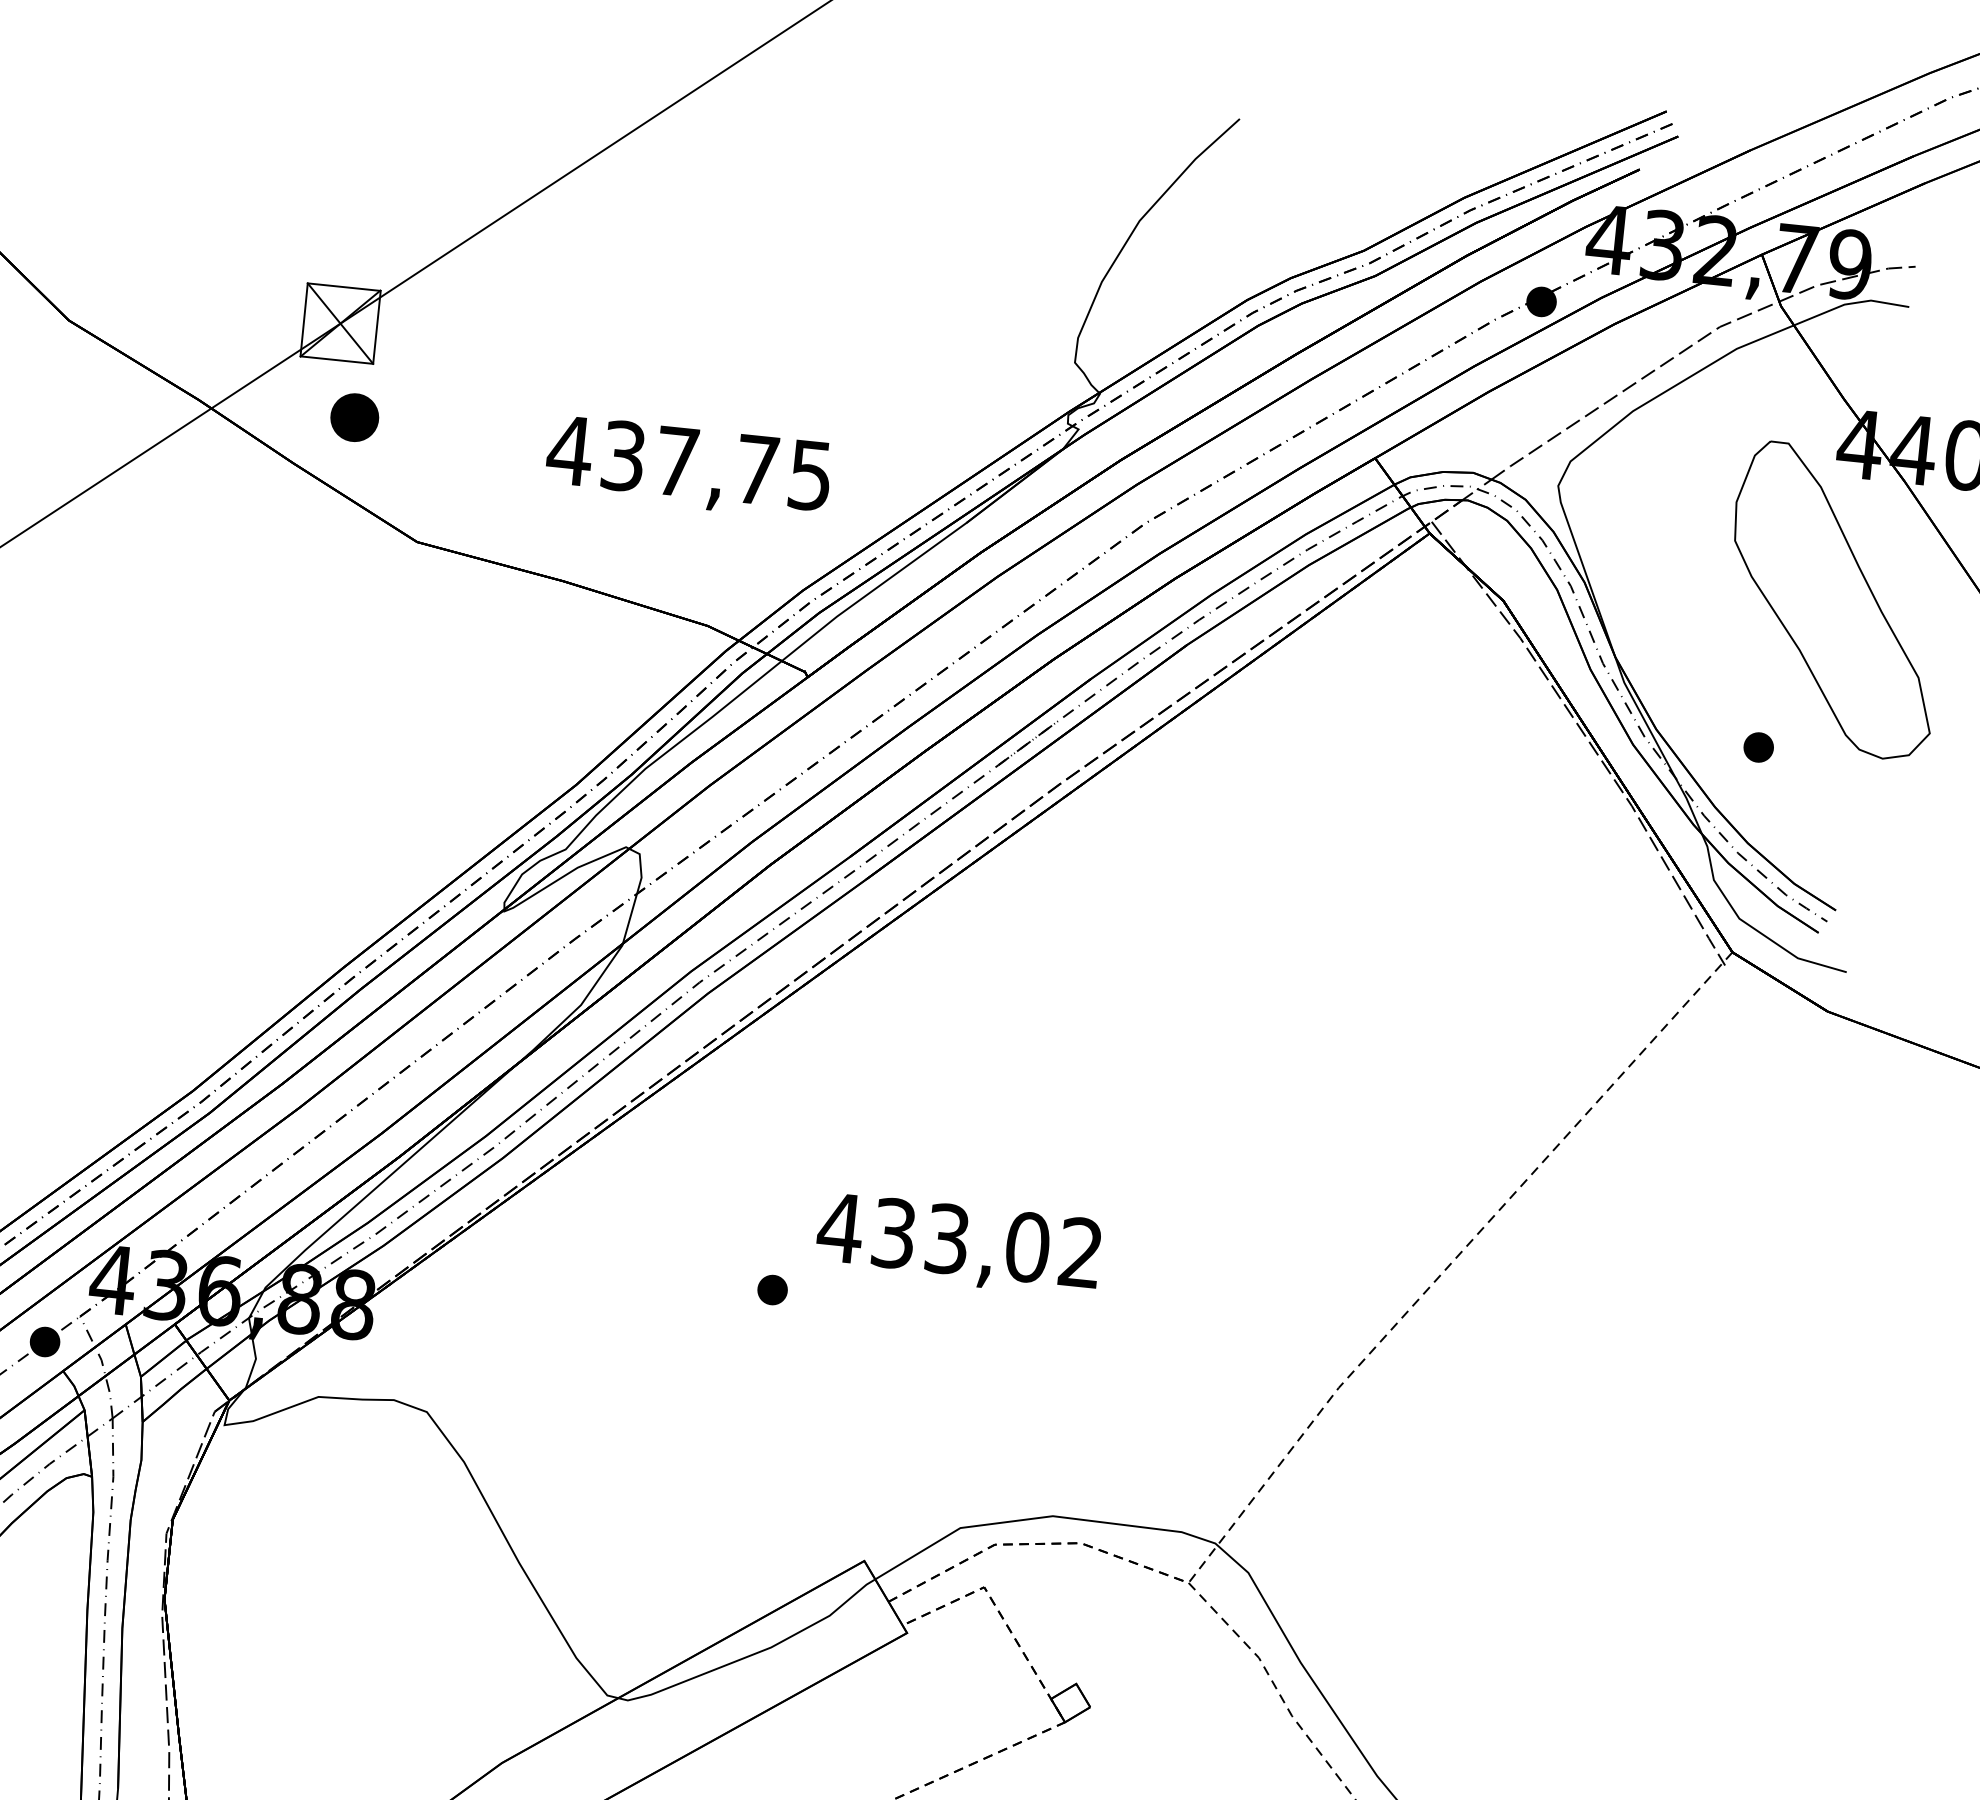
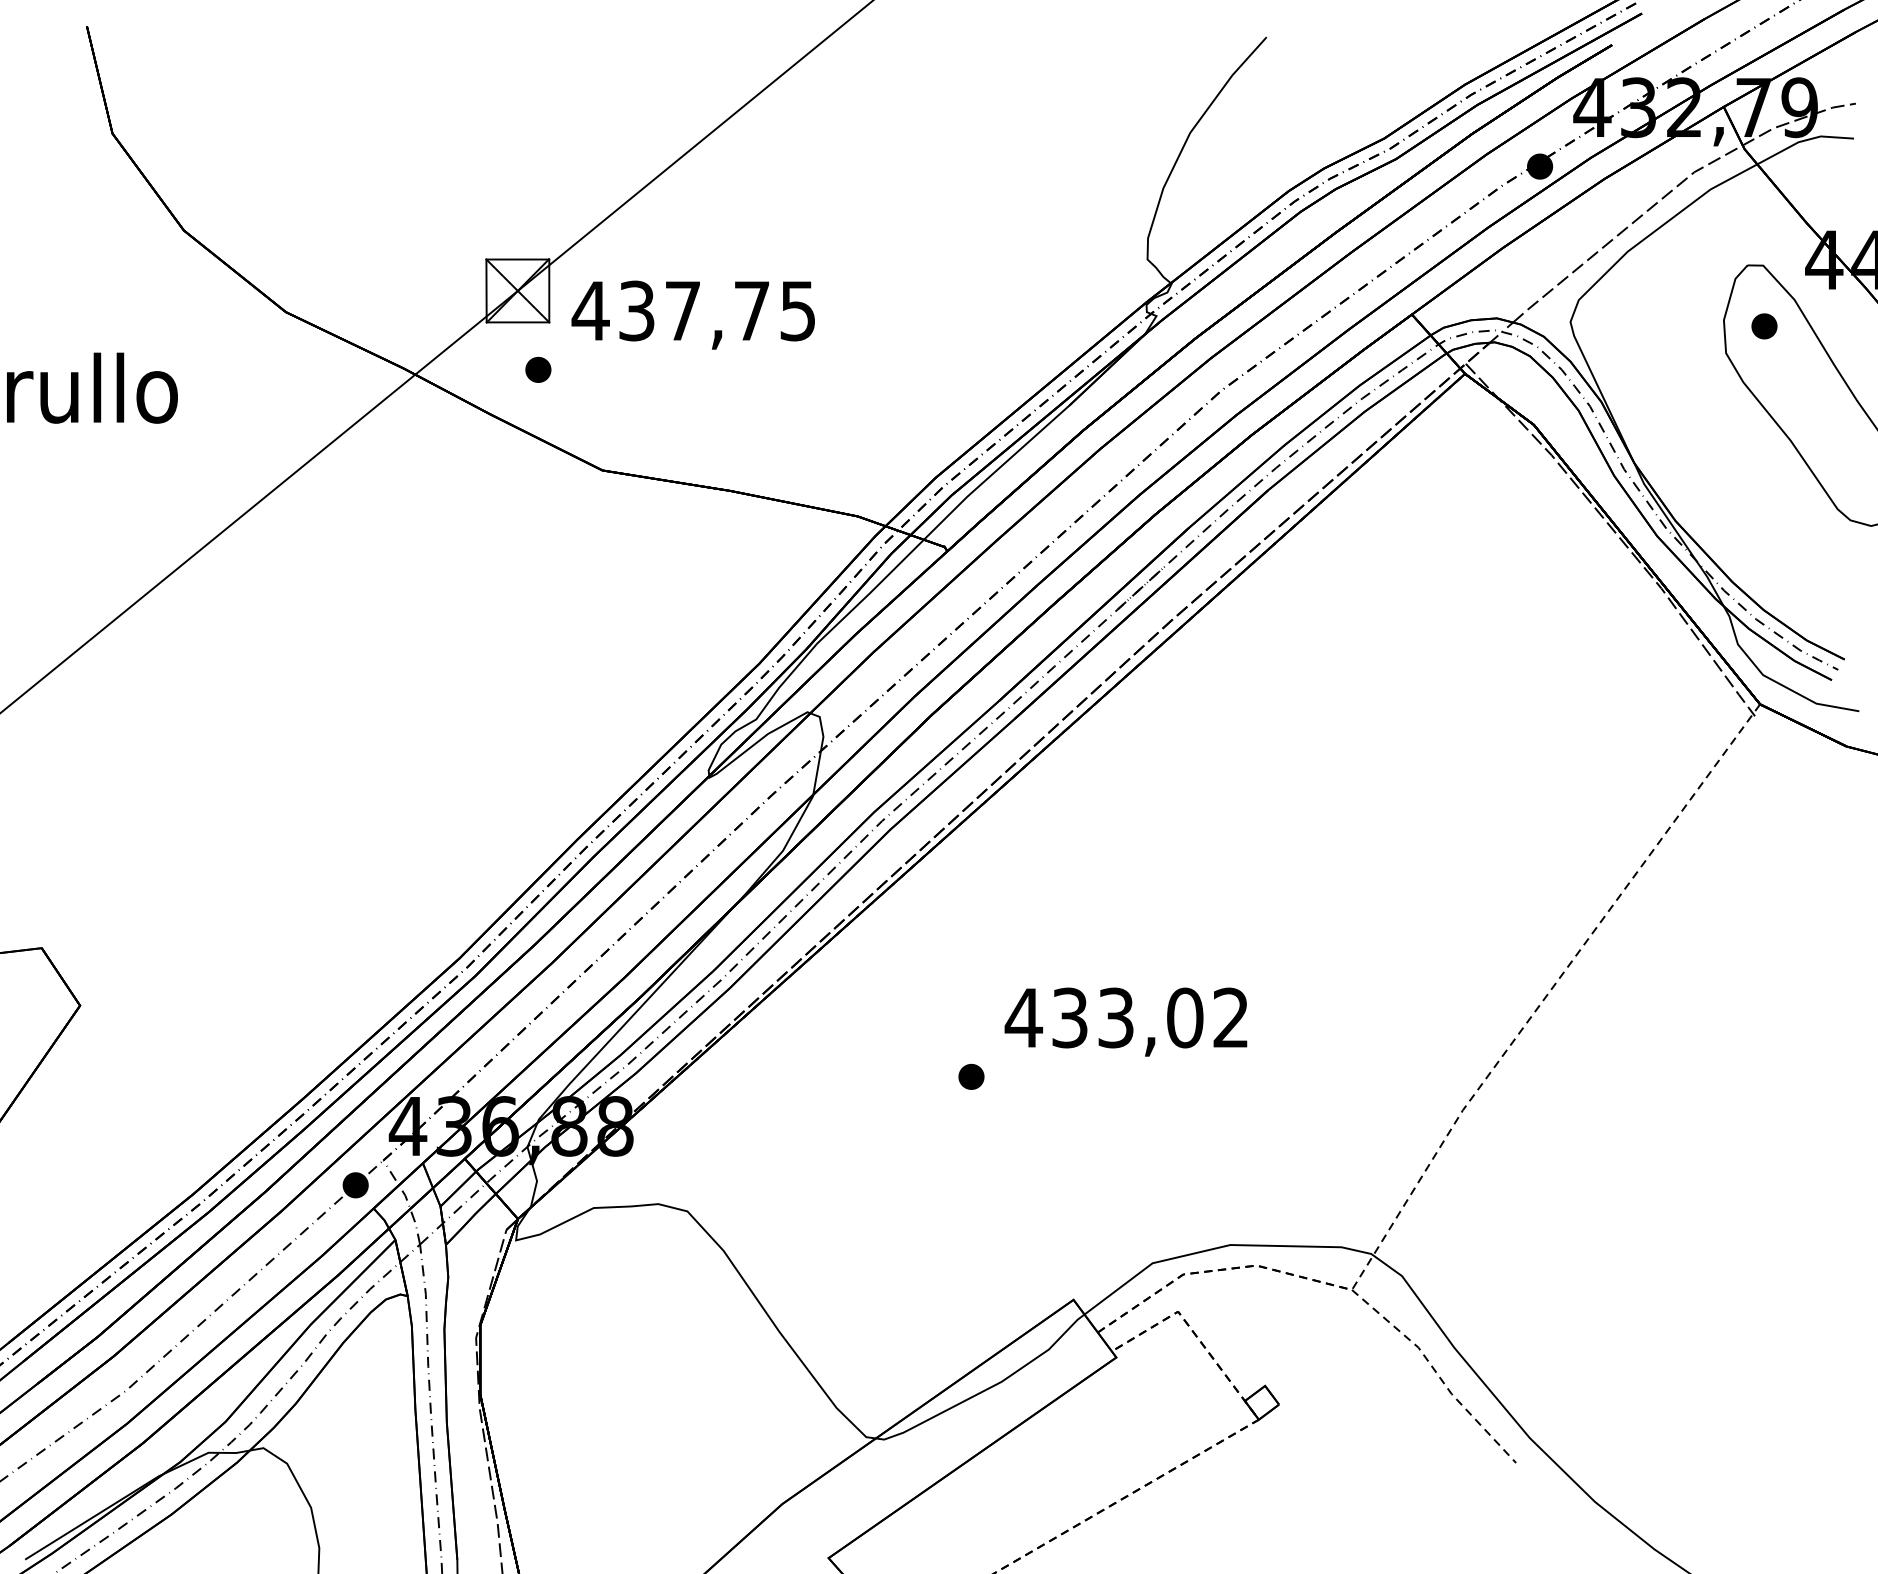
part: (355, 417) -> (538, 369), size x0.62
text: (687, 466) -> (692, 314), moved
part: (1758, 747) -> (1764, 326), moved

